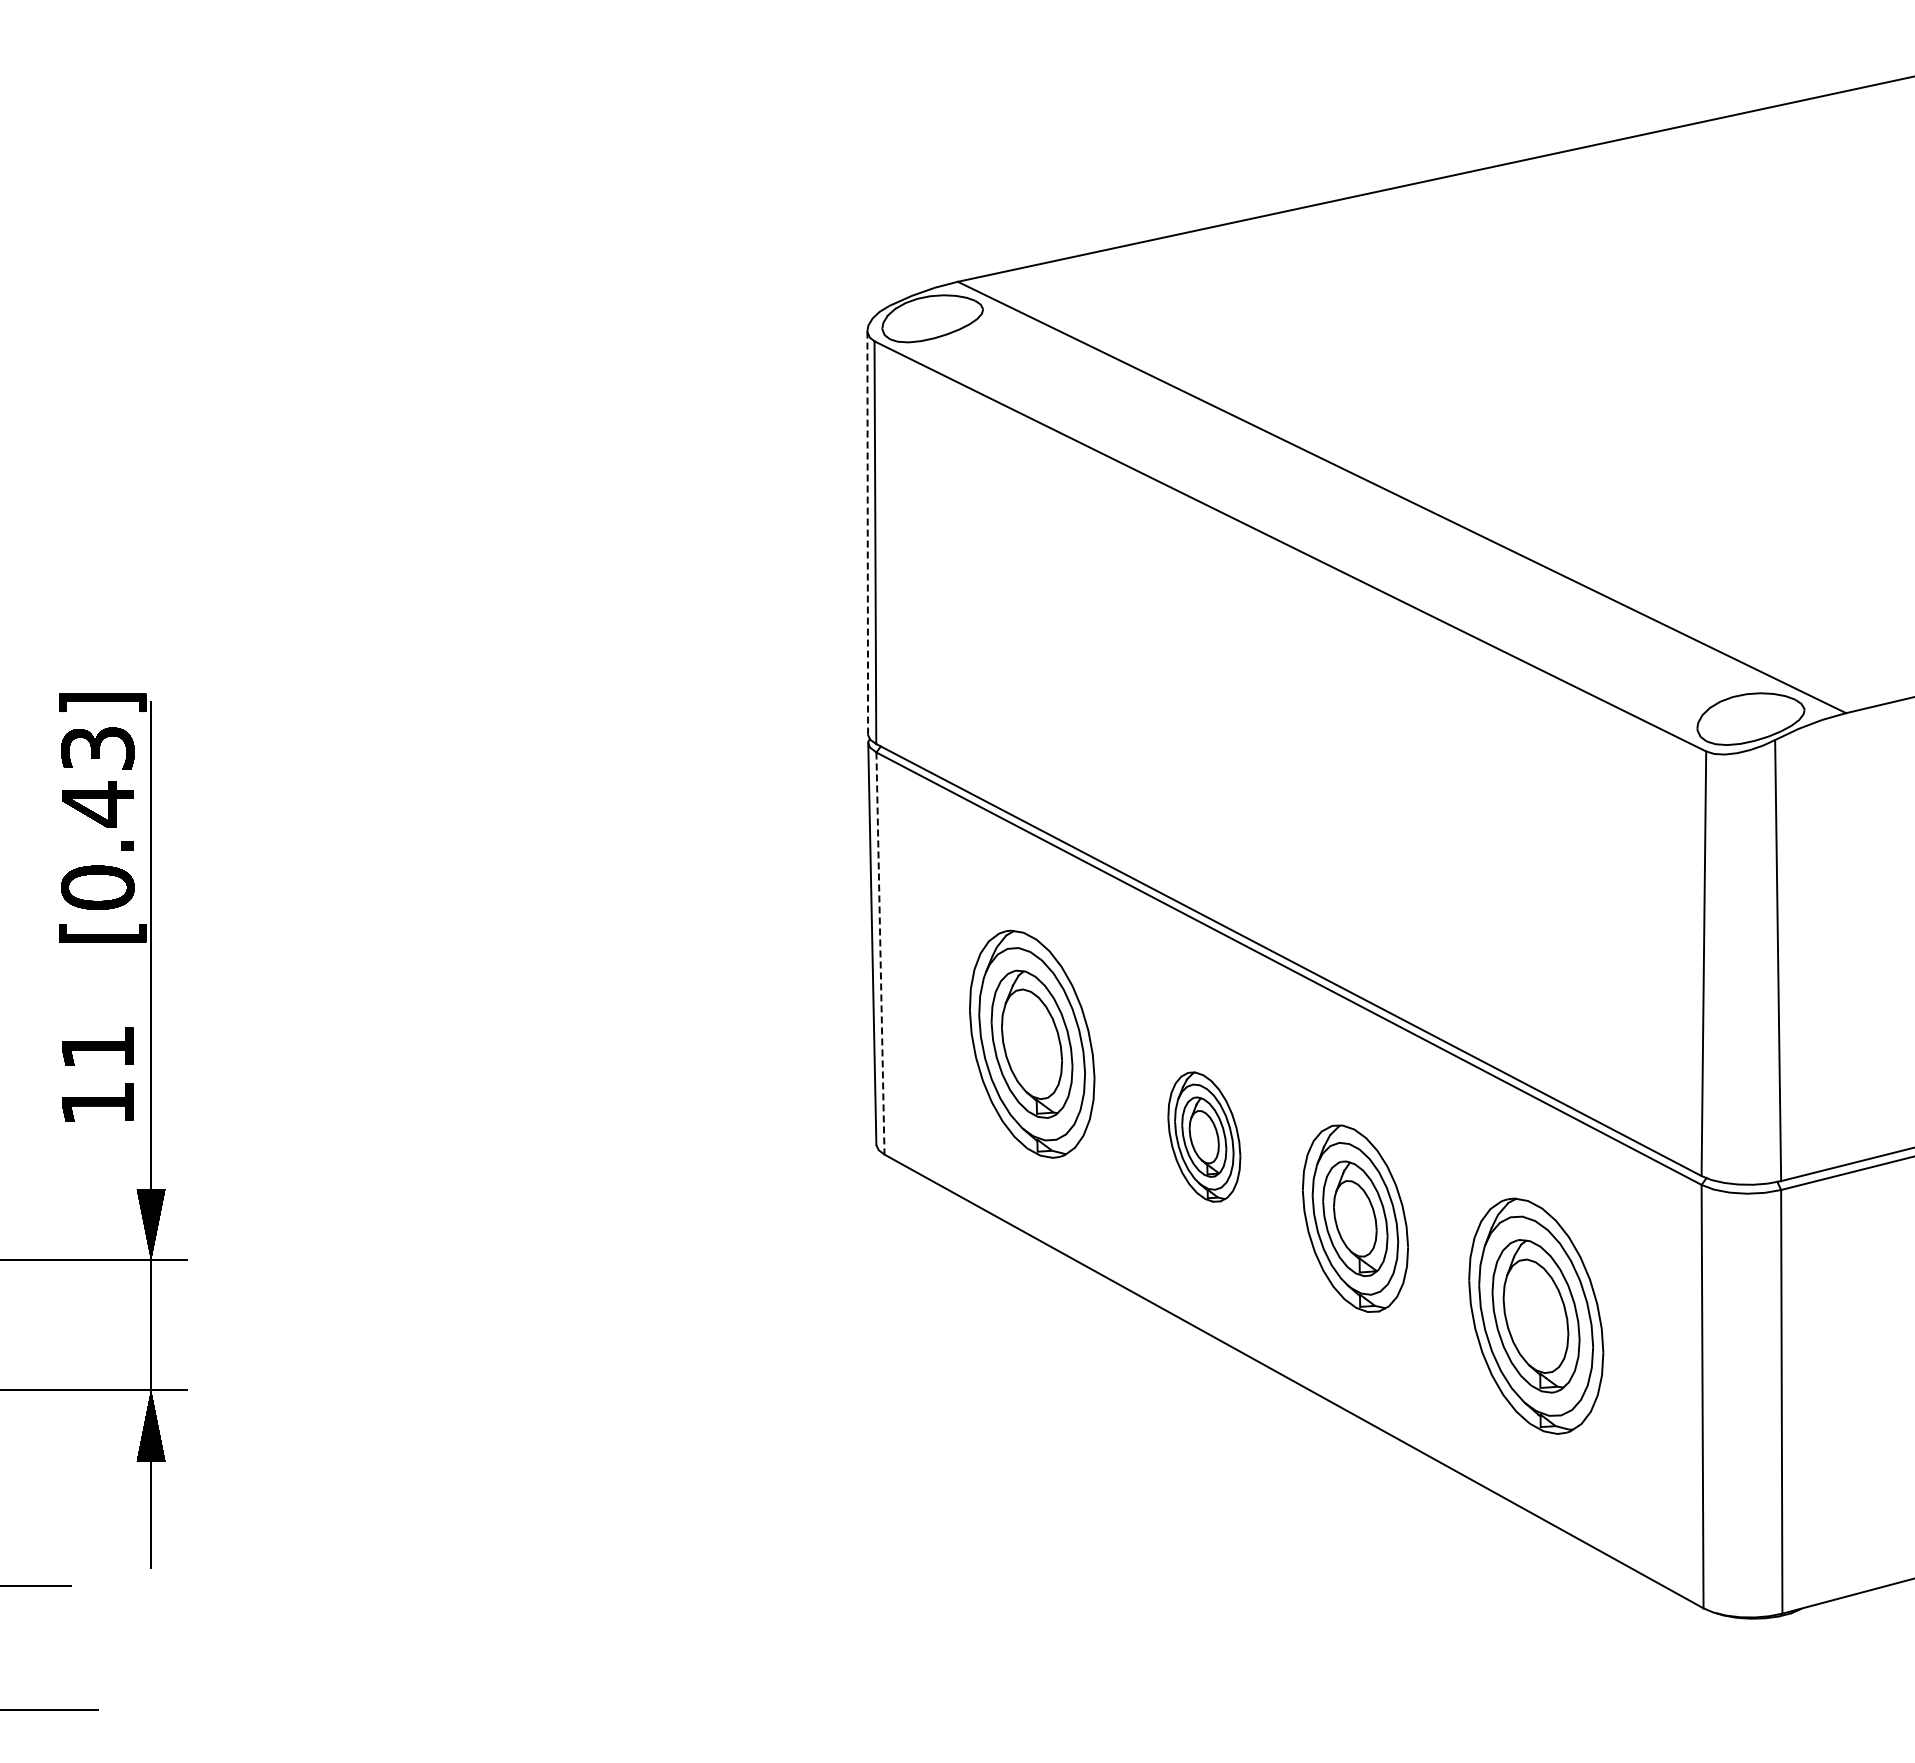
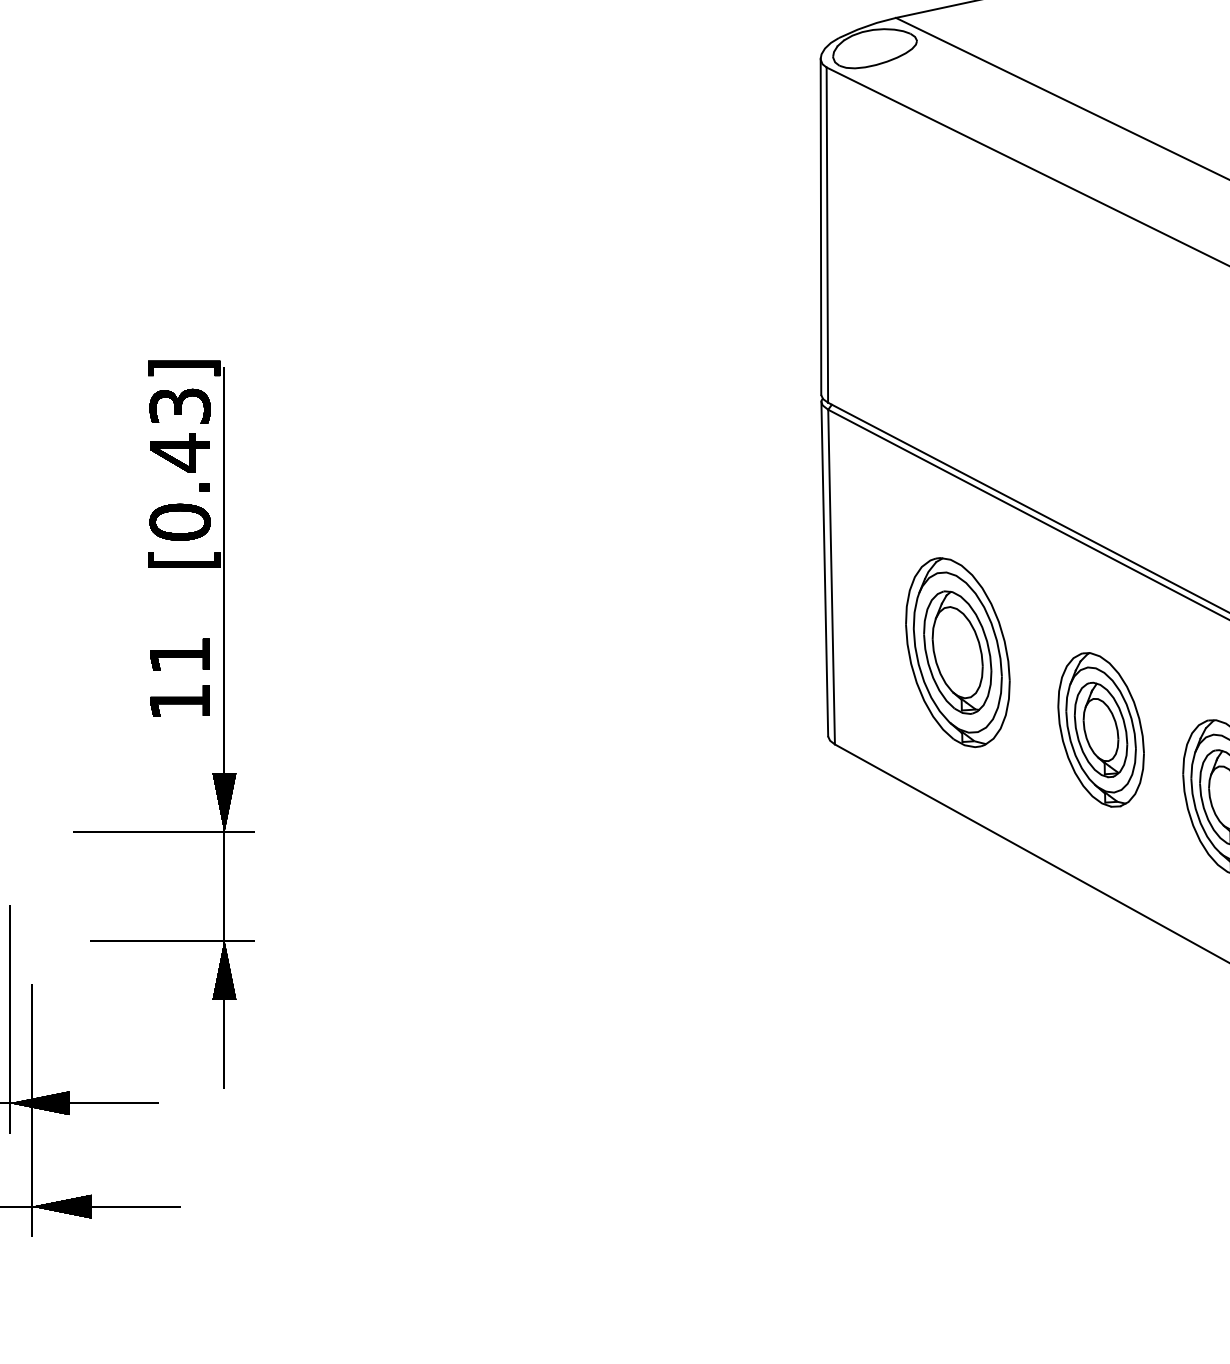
line: (867, 532) -> (820, 226), dashed -> solid
line: (880, 954) -> (831, 577), dashed -> solid
part: (1204, 1136) -> (1101, 729), size x1.43

